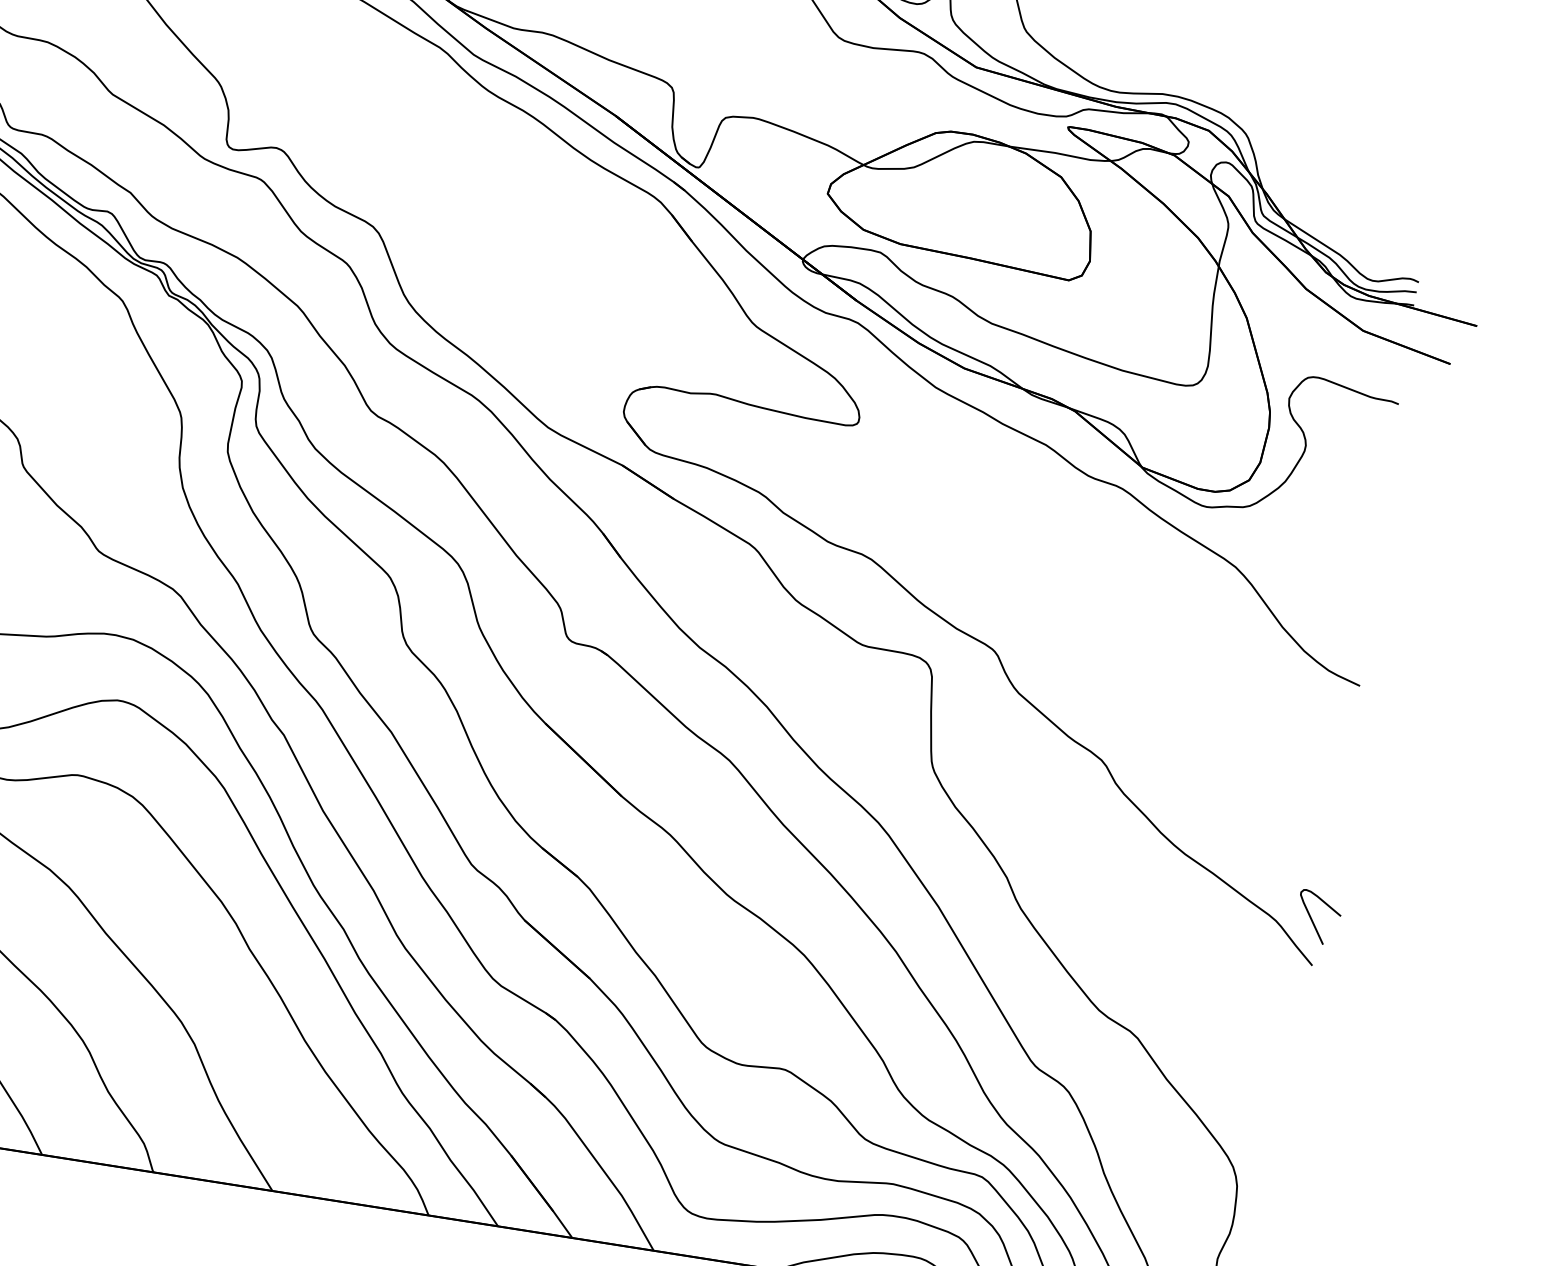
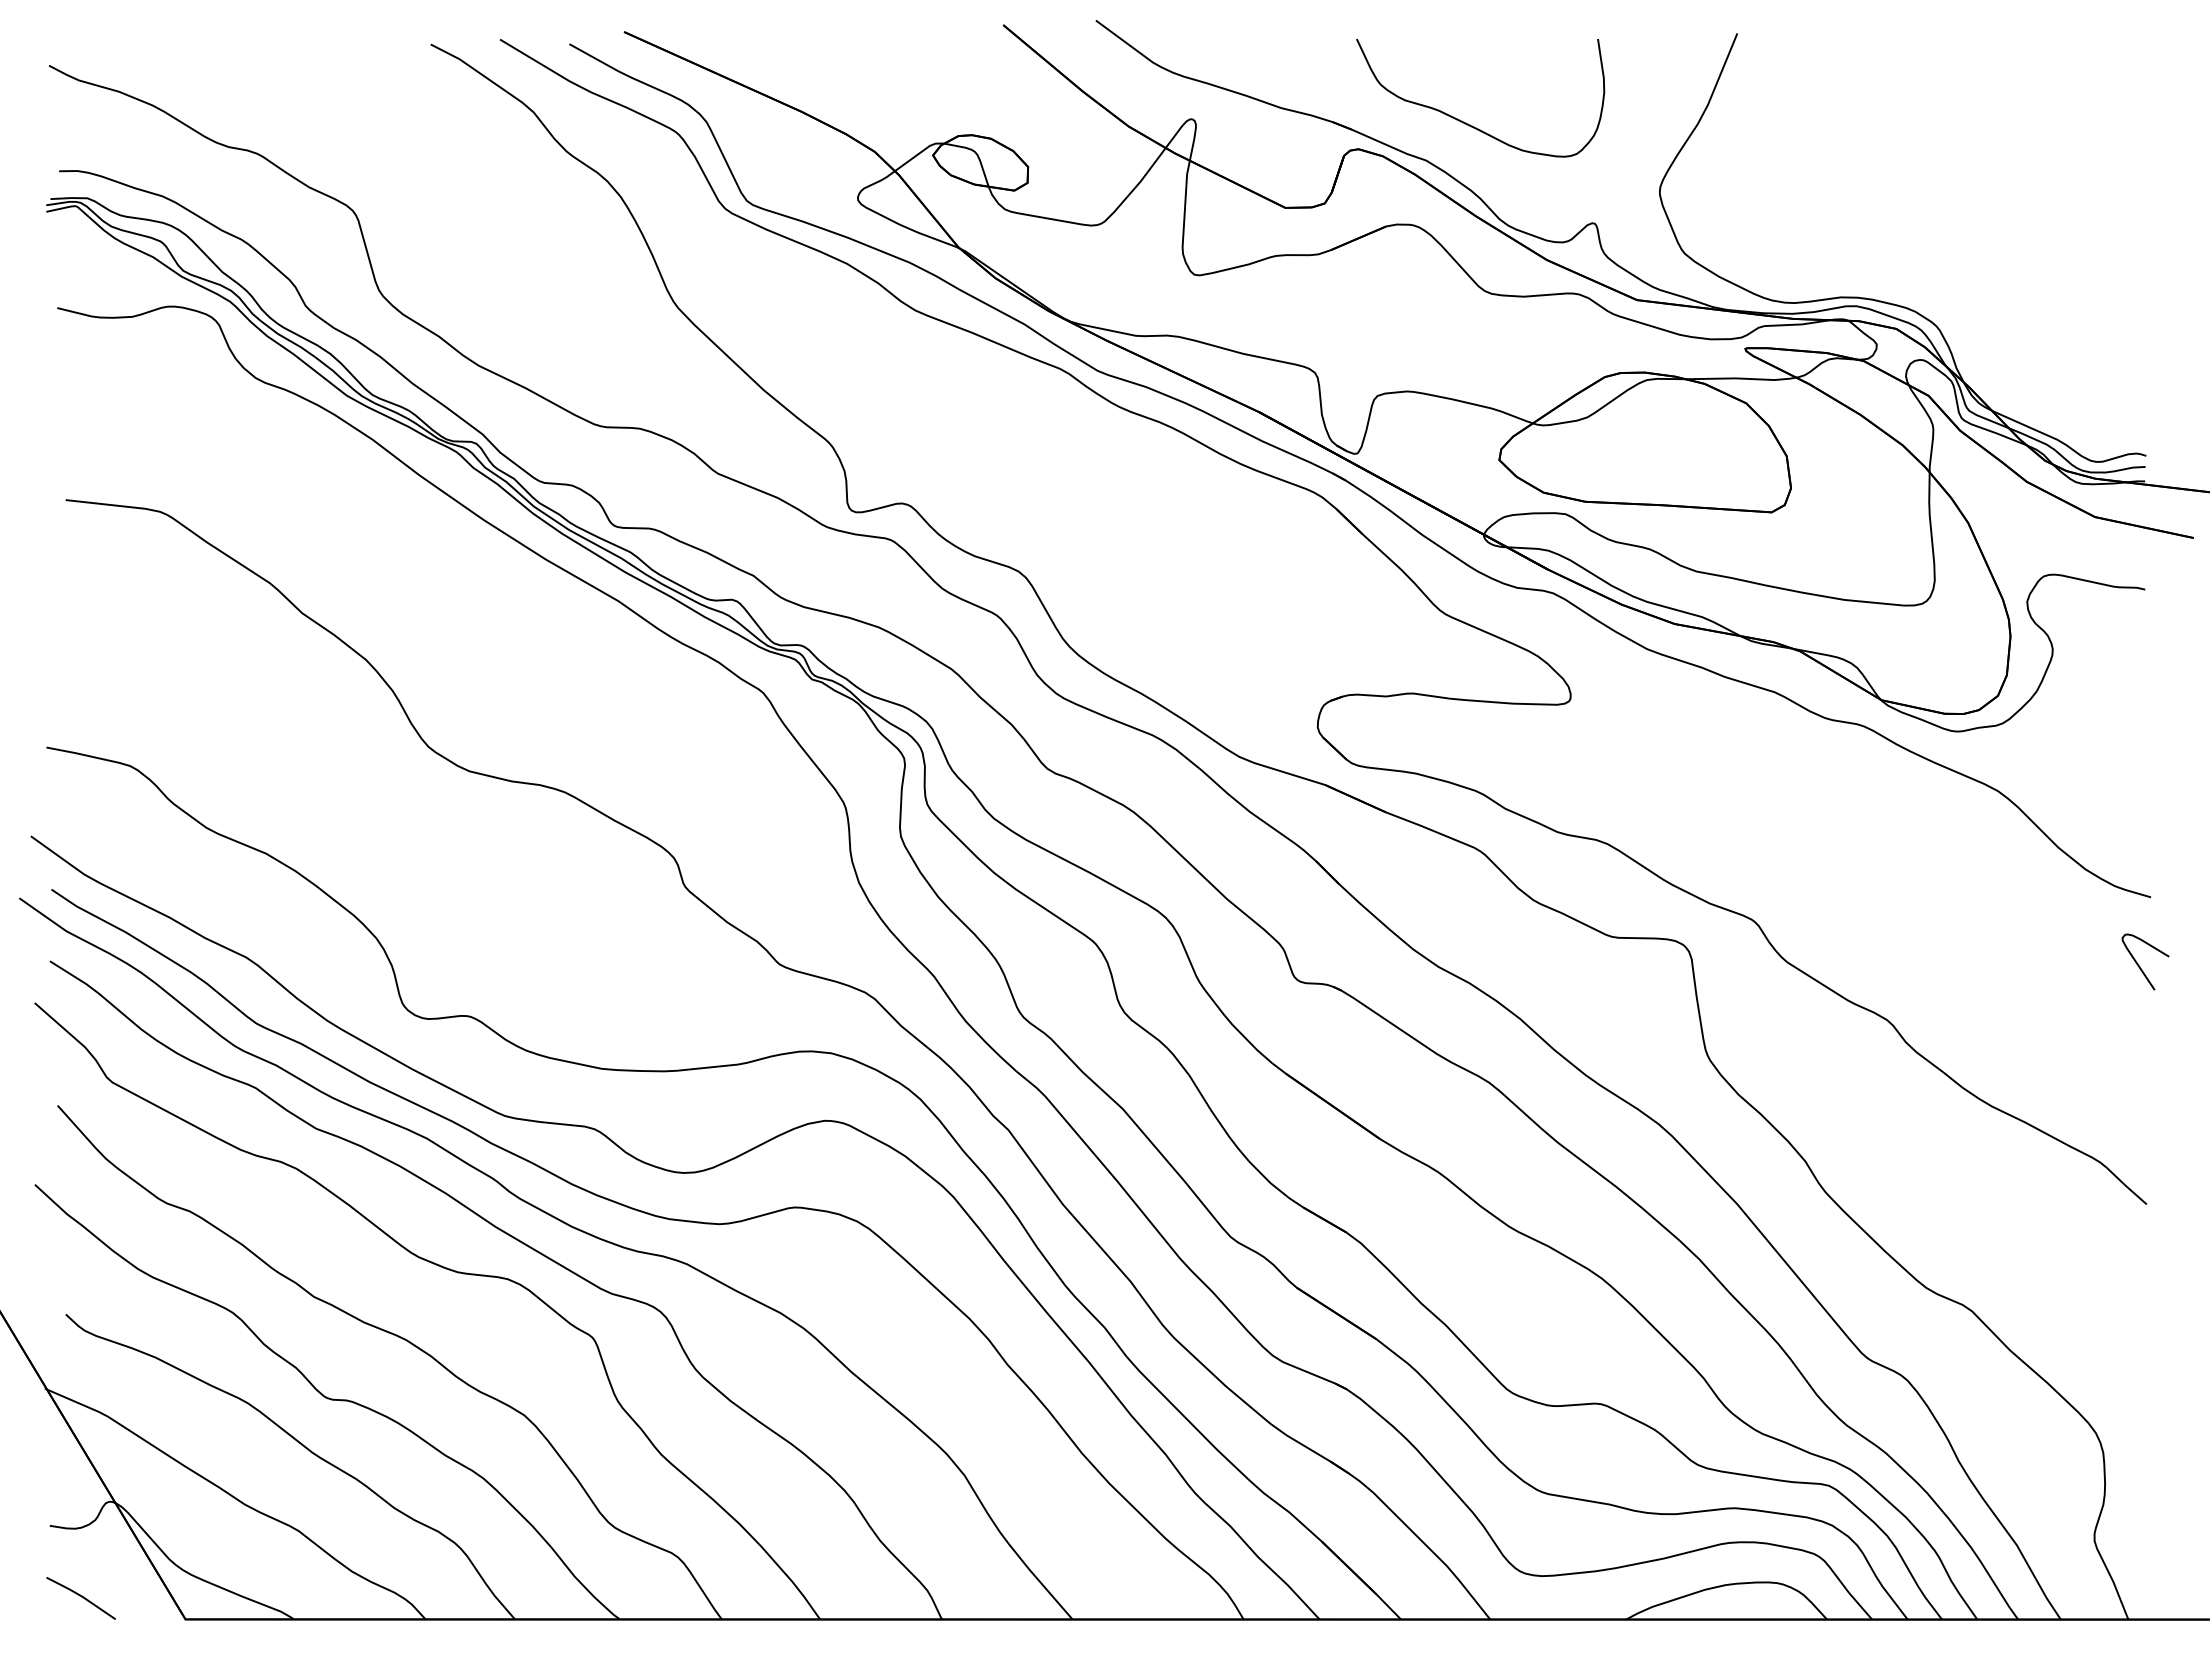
curve: (1313, 921) -> (2140, 966), moved

